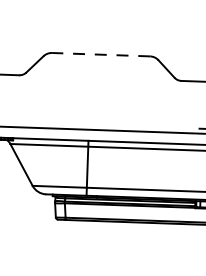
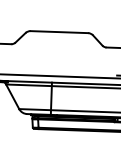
line: (101, 55) -> (59, 32), dashed -> solid

